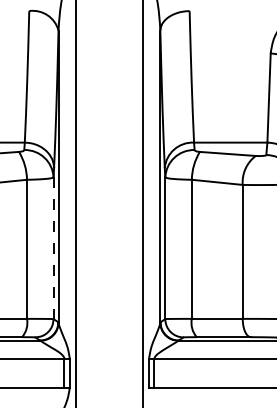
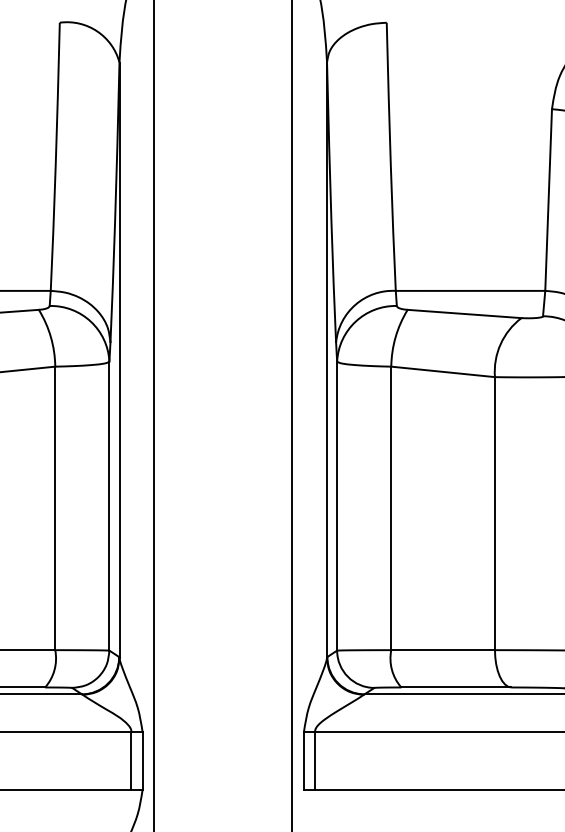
line: (53, 248) -> (109, 506), dashed -> solid

